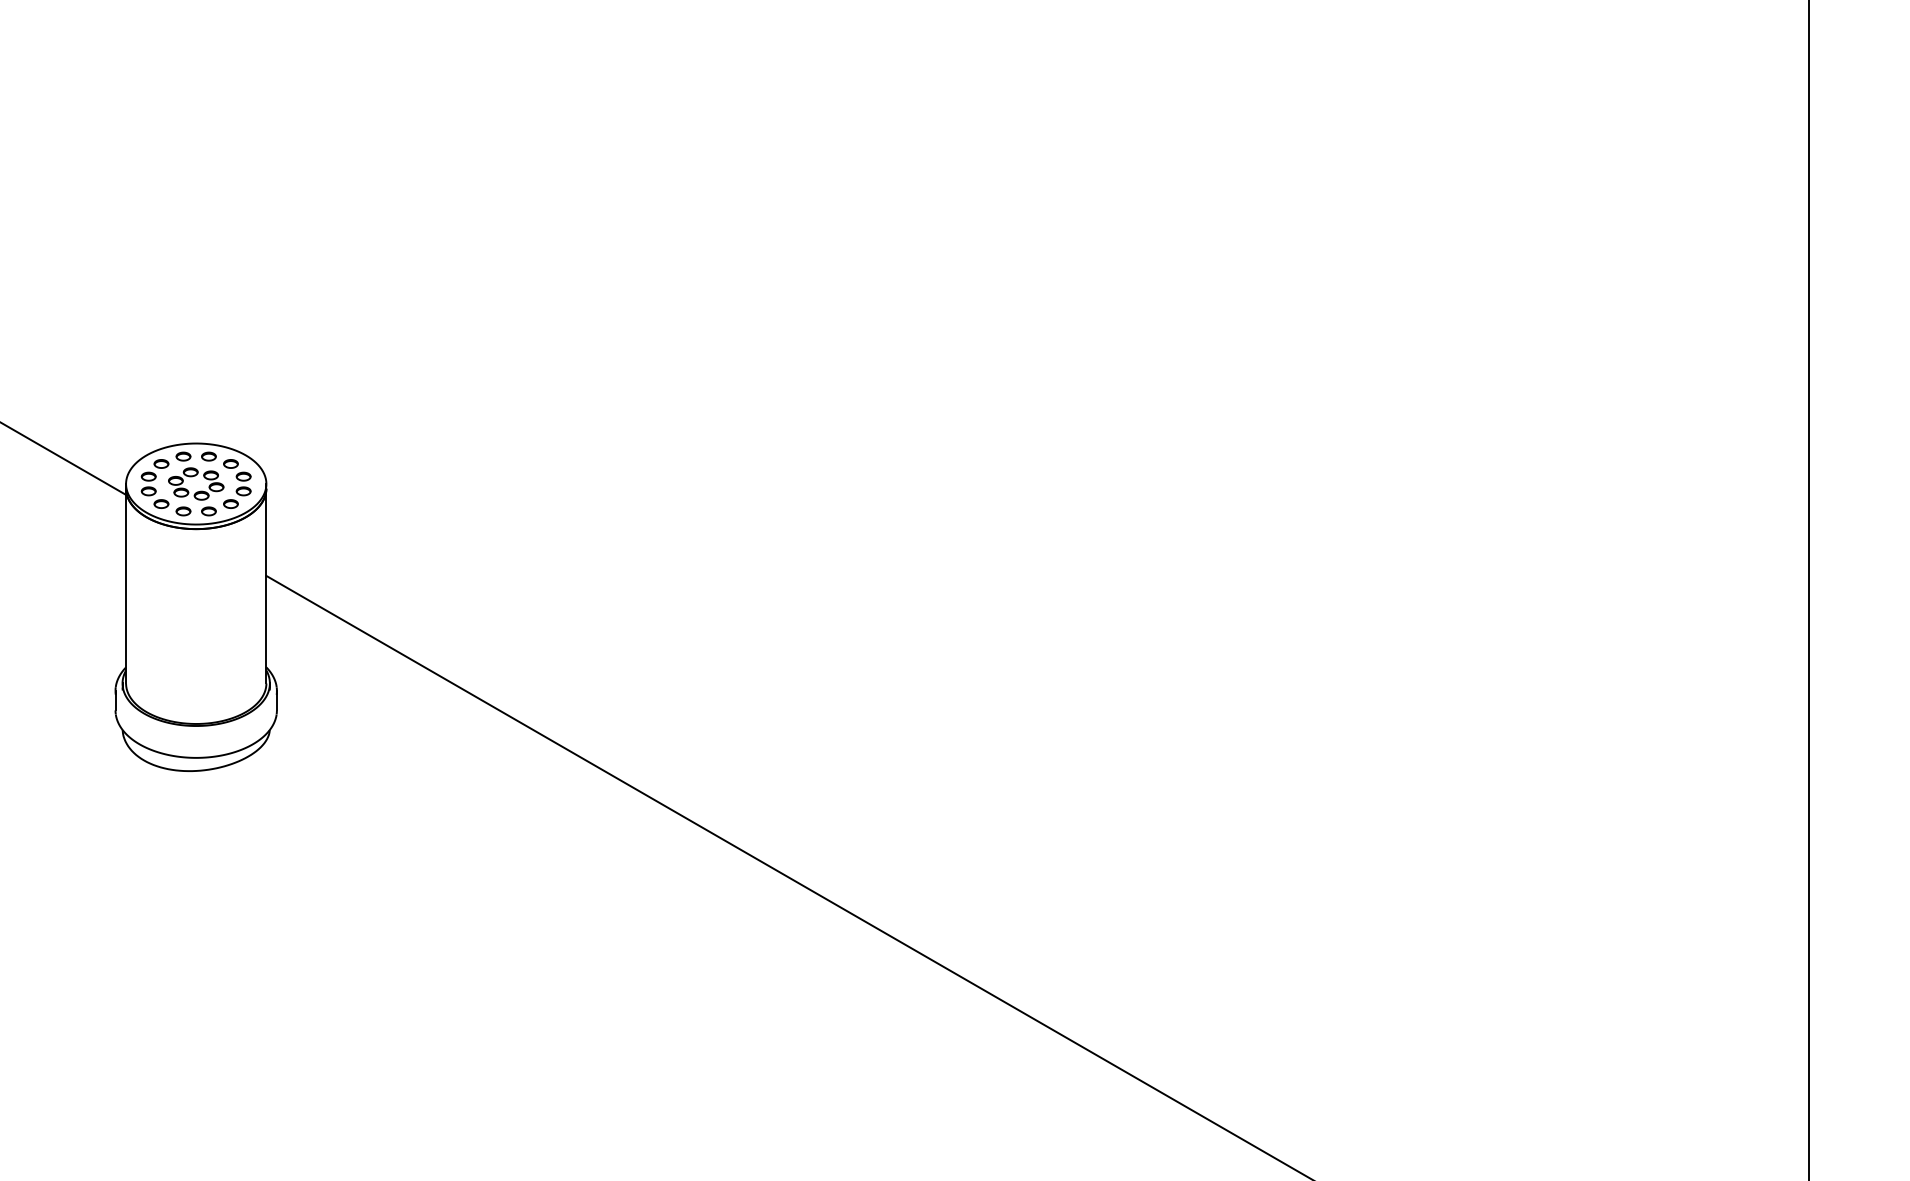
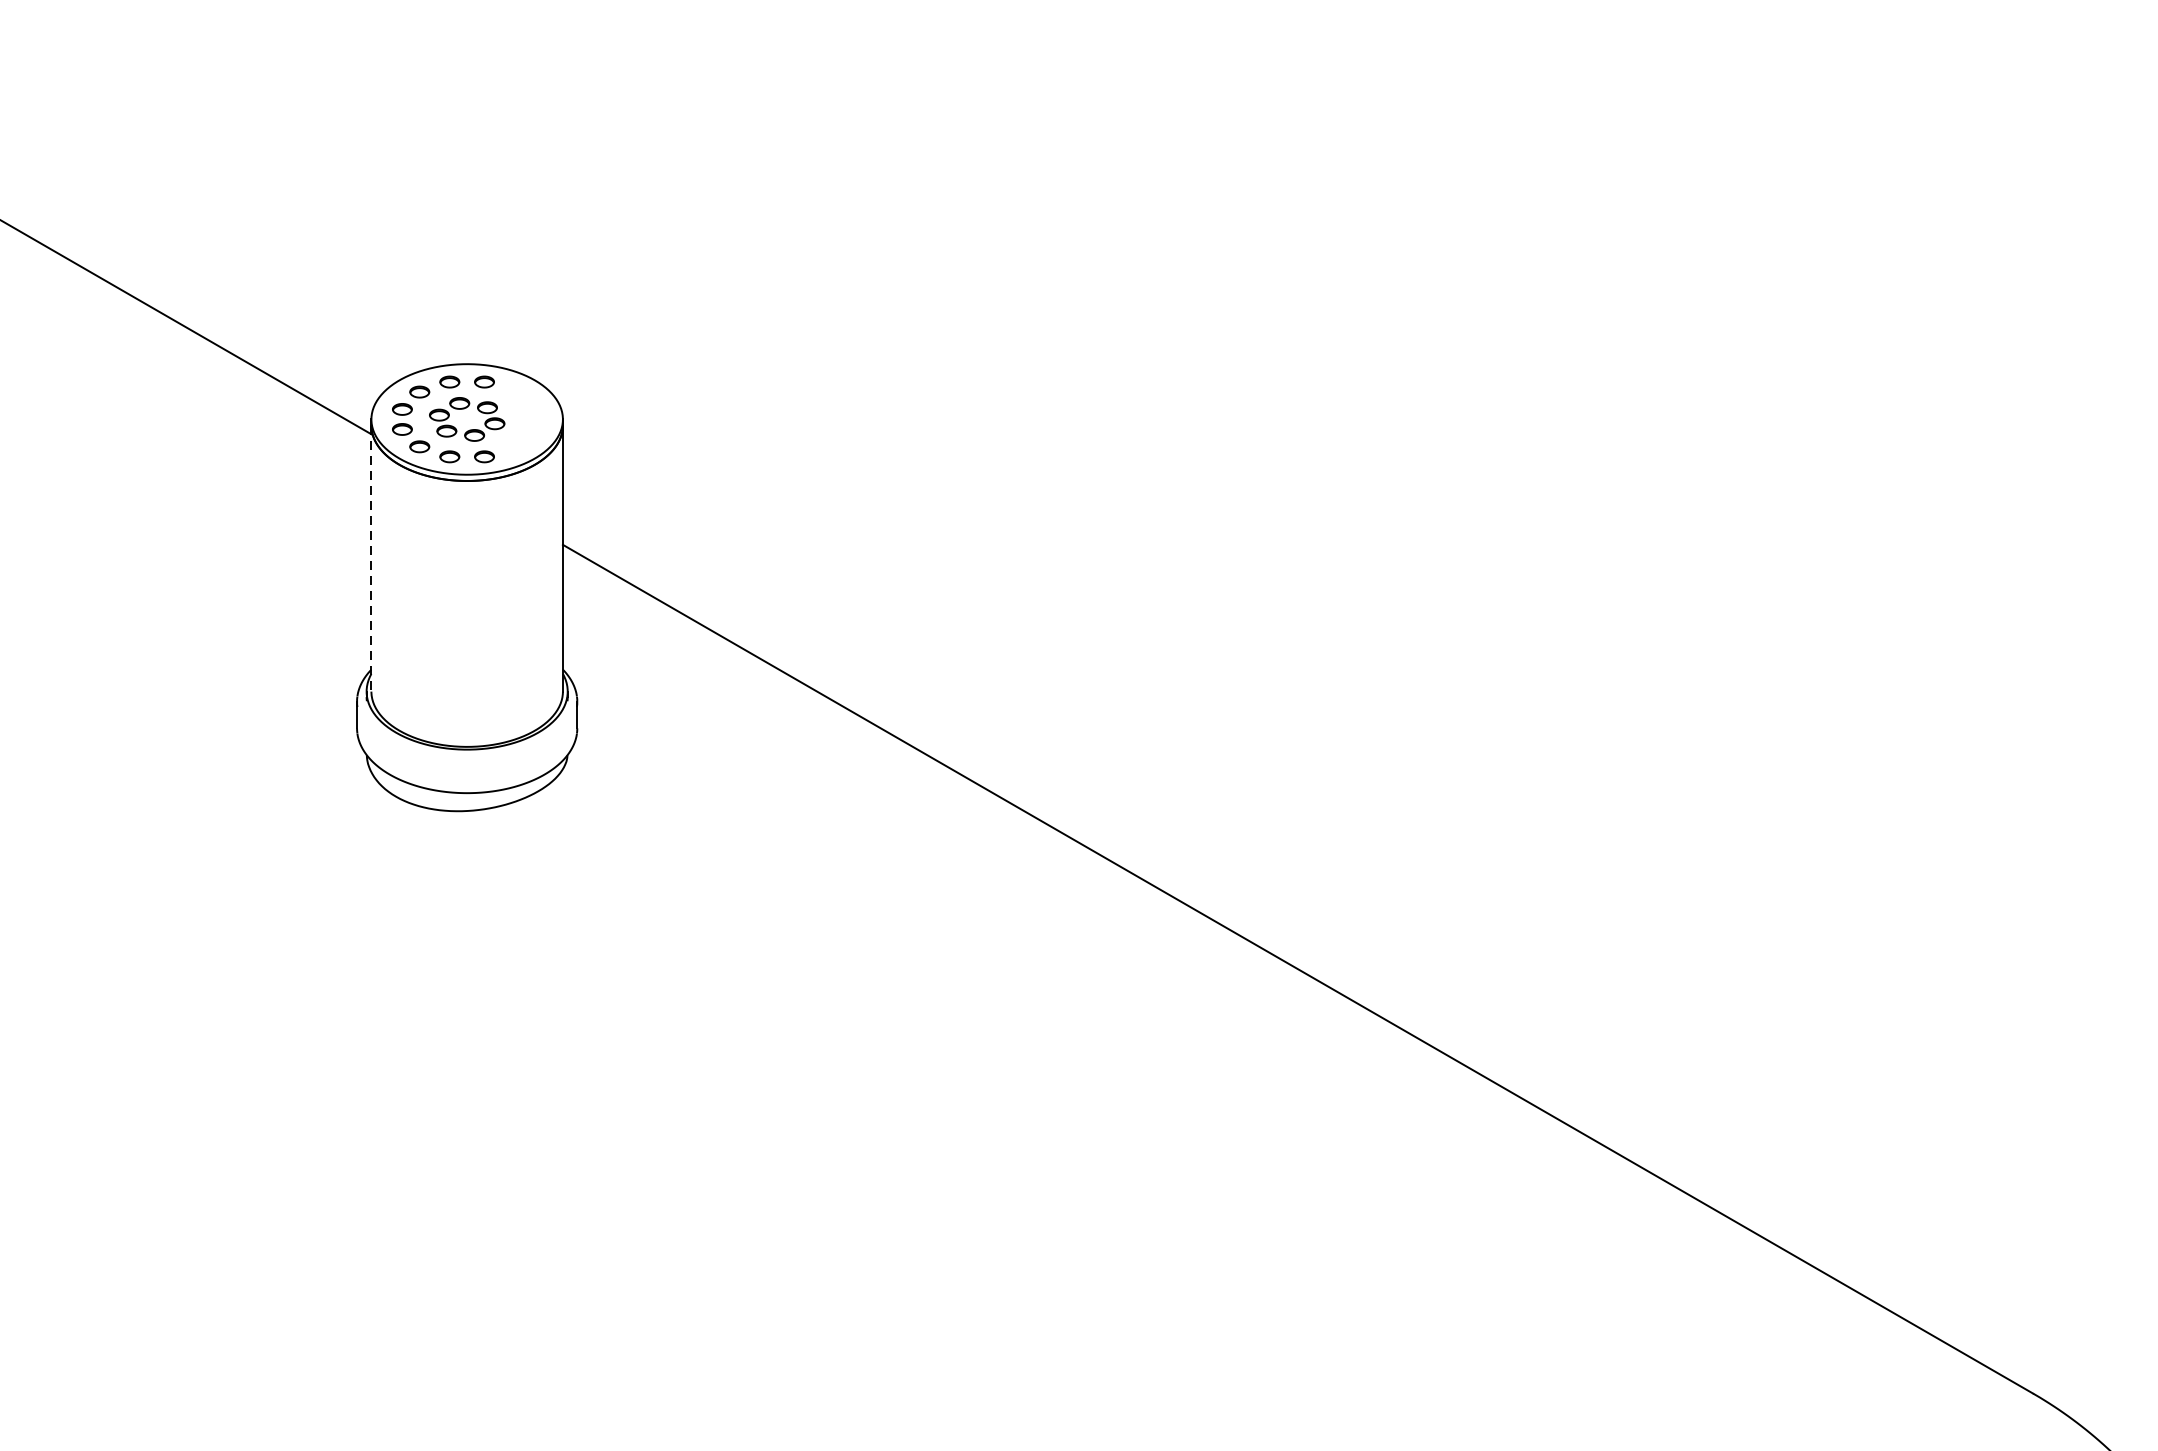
part: (237, 483) -> (523, 418), removed
line: (126, 586) -> (372, 559), solid -> dashed

